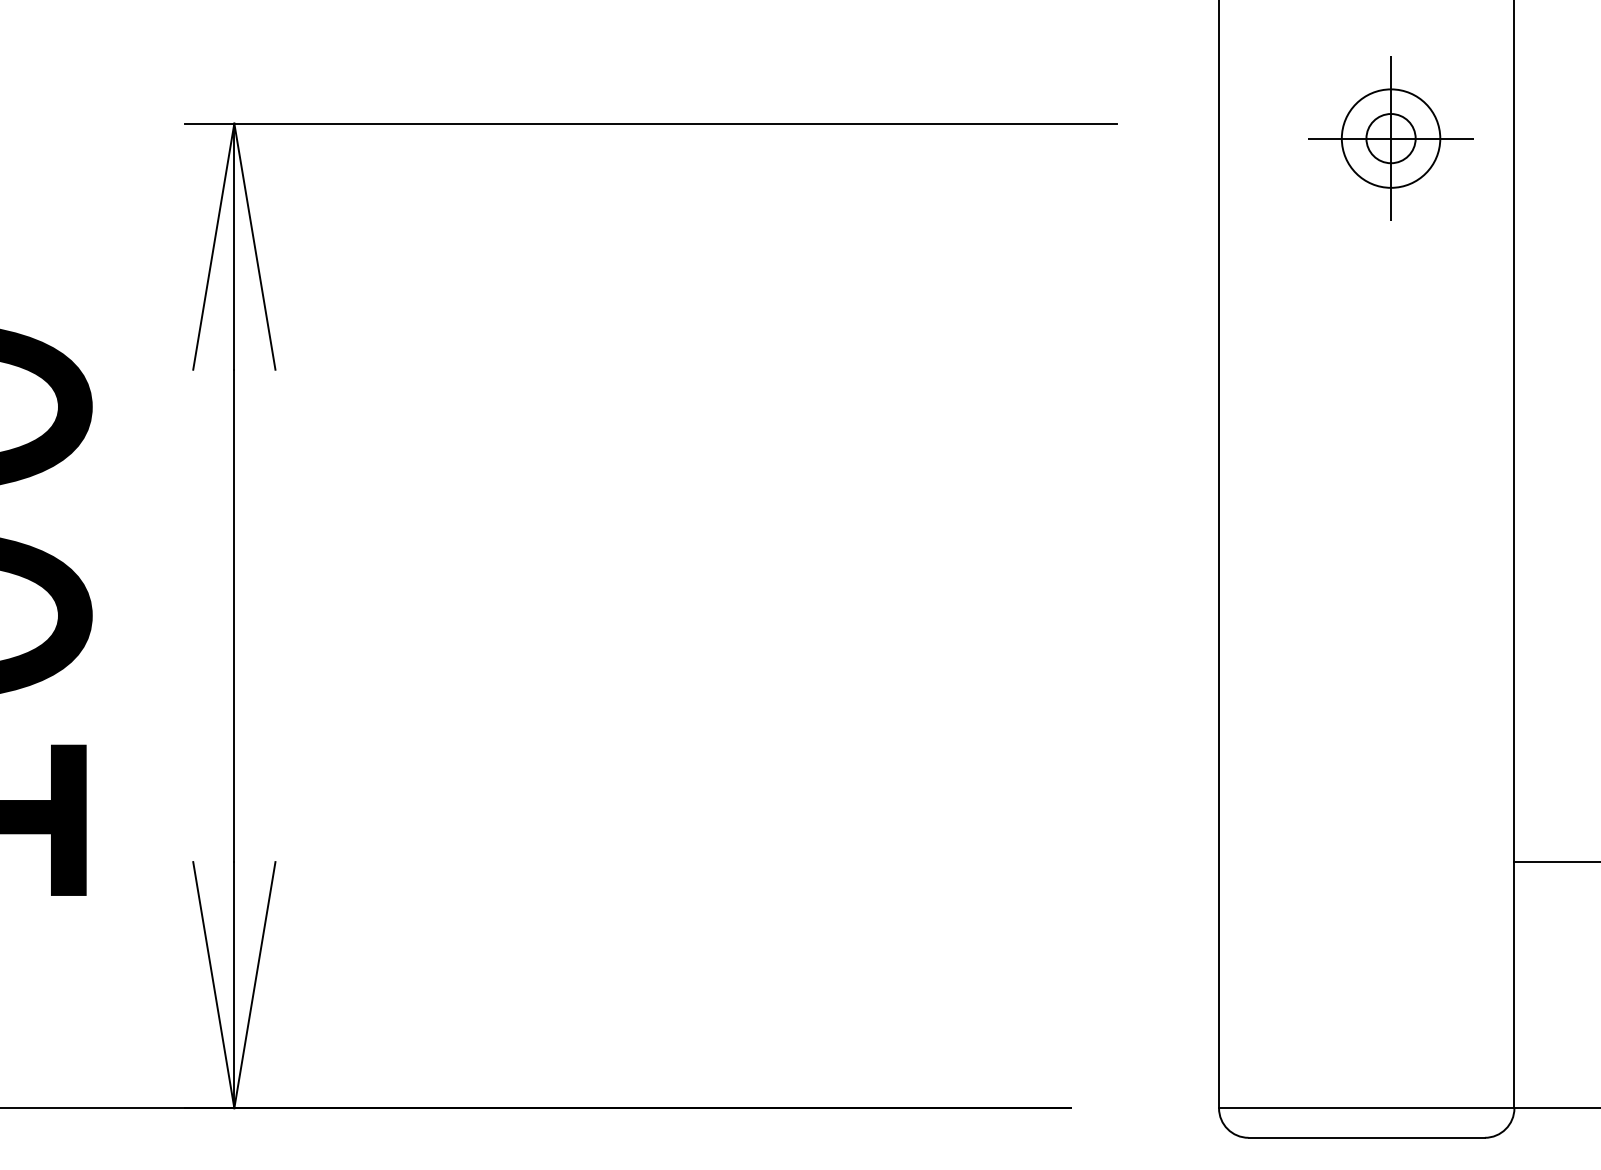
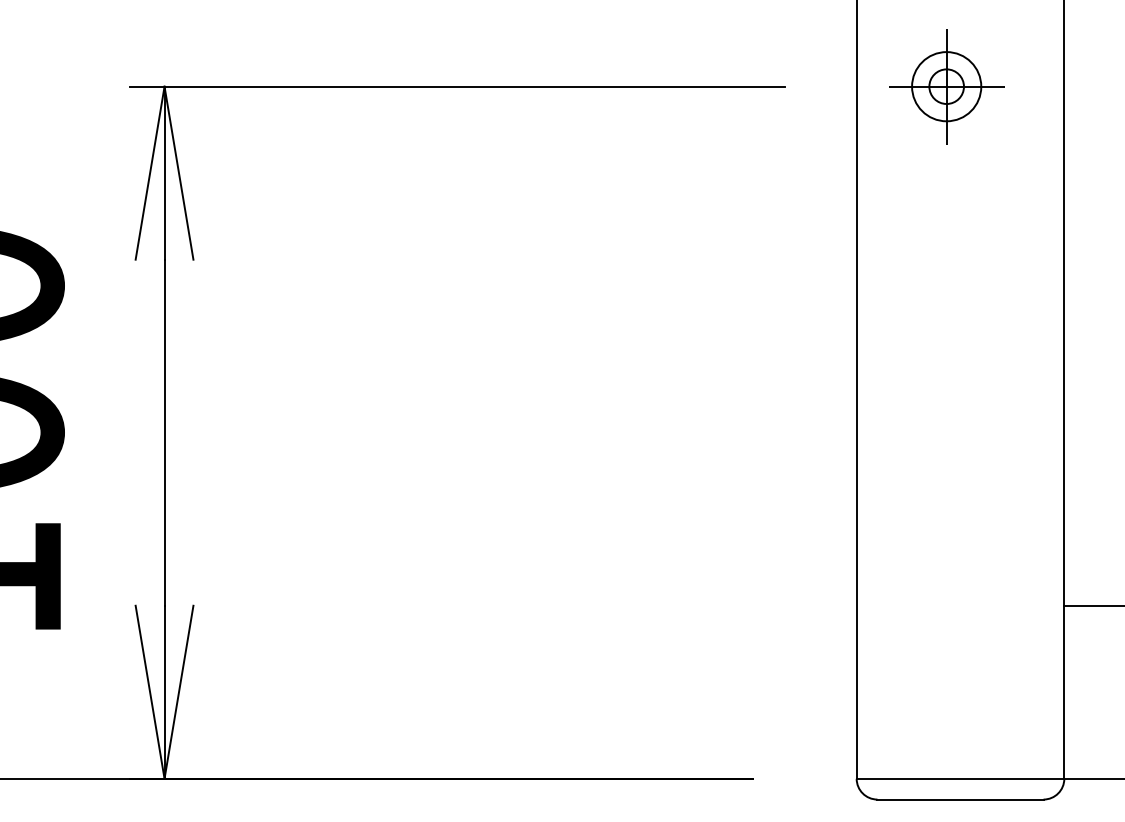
part: (1390, 138) -> (946, 86), moved

